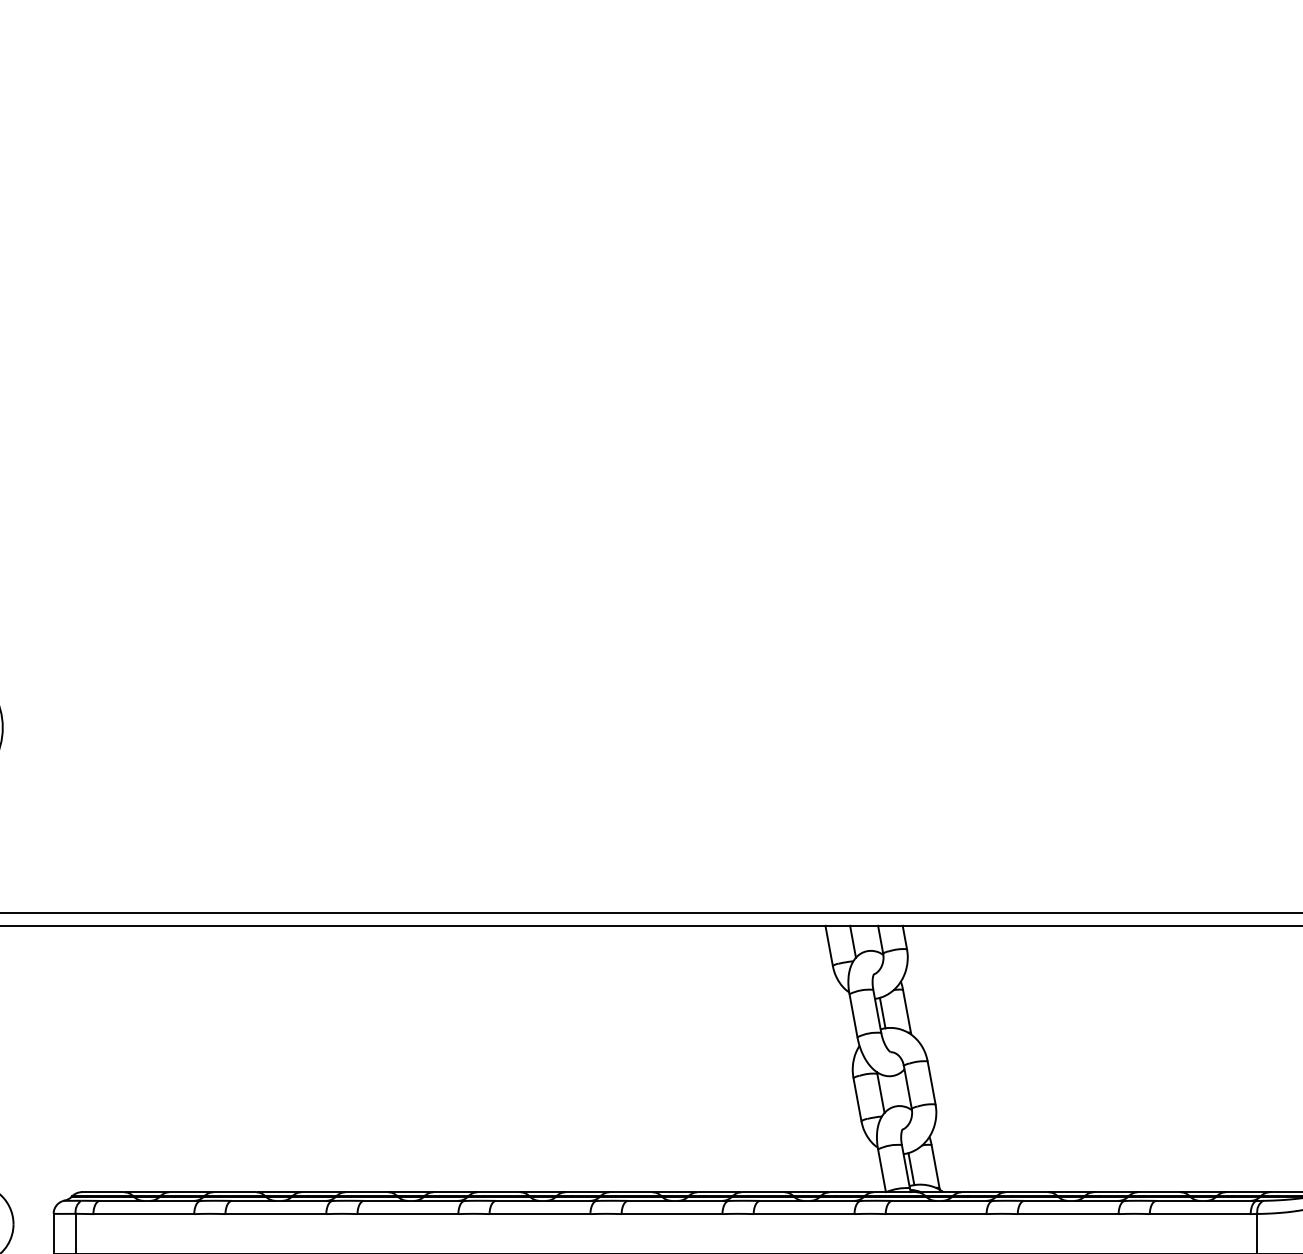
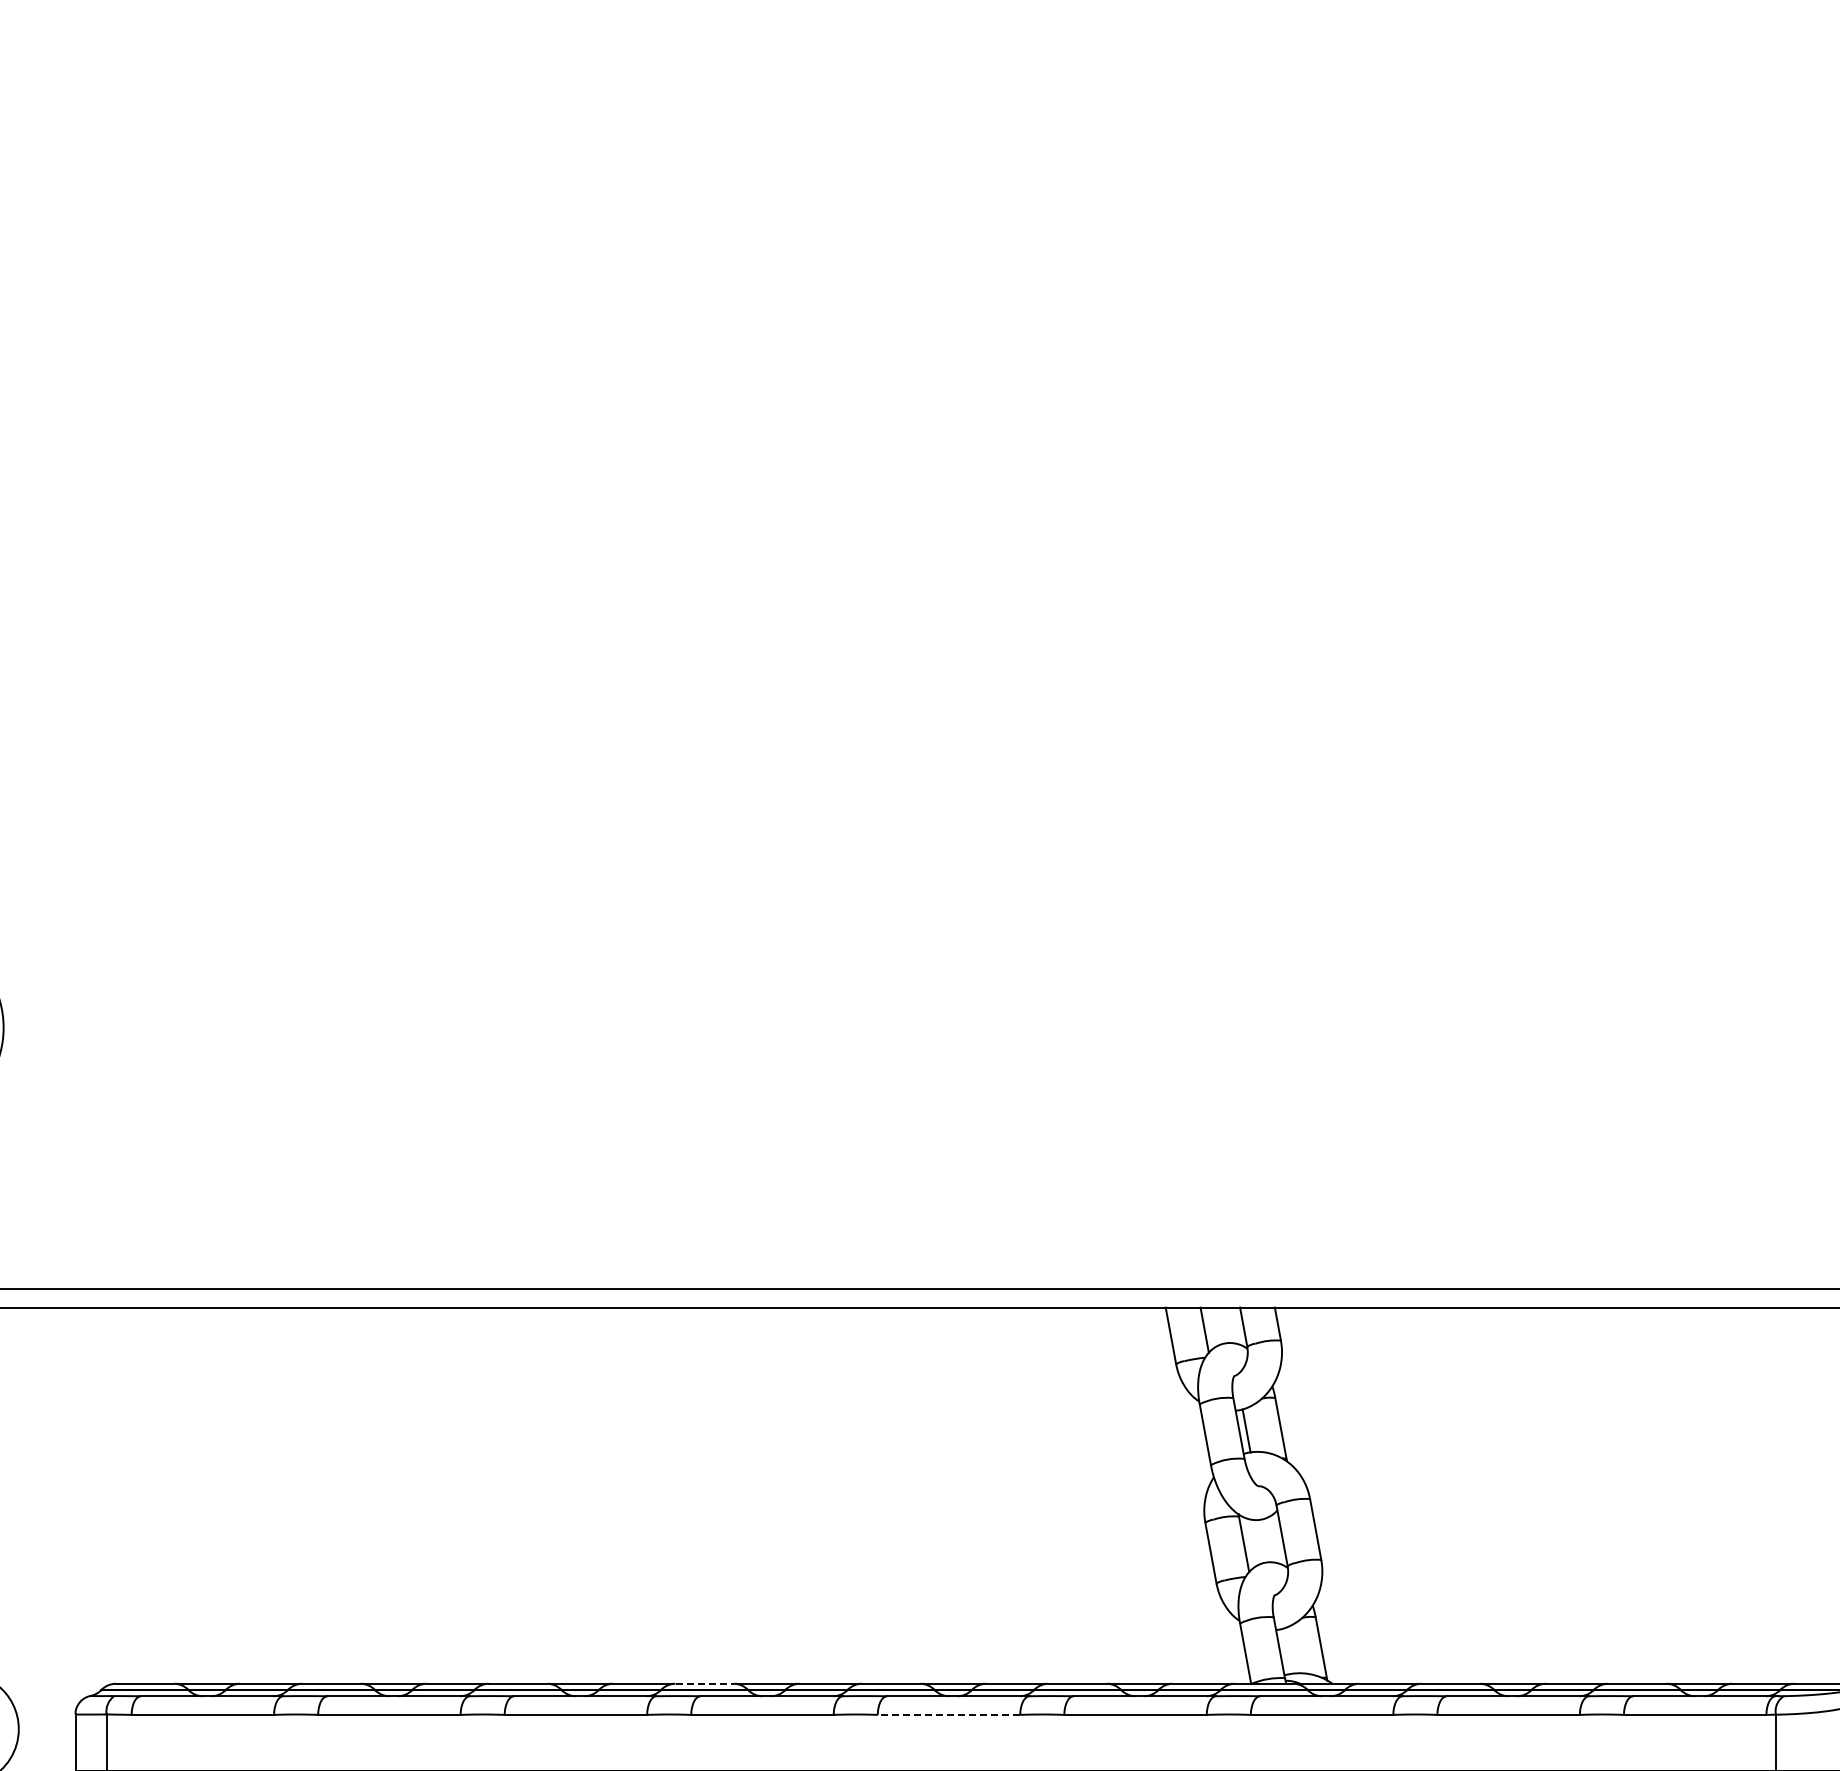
line: (911, 1168) -> (1287, 1650), removed
line: (499, 1191) -> (705, 1683), solid -> dashed
line: (671, 1213) -> (948, 1714), solid -> dashed

